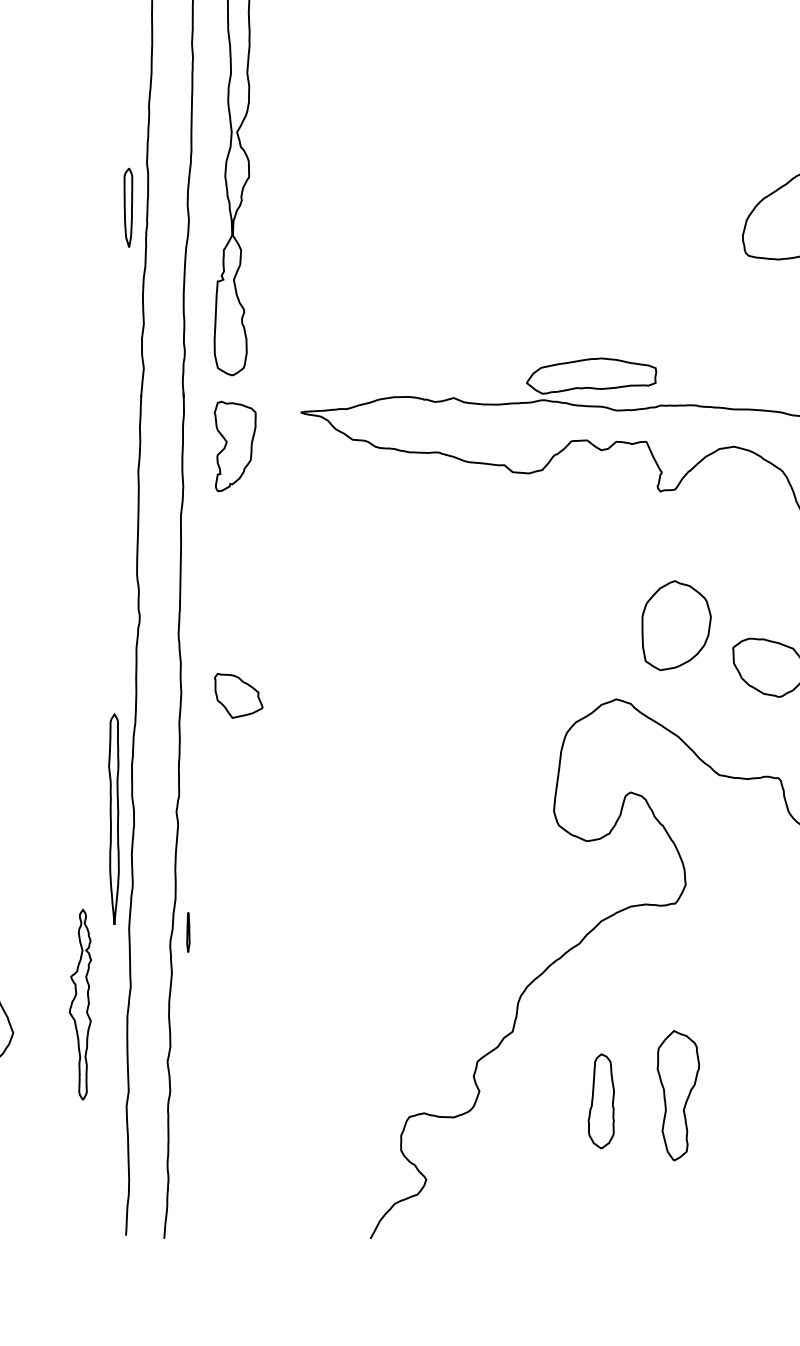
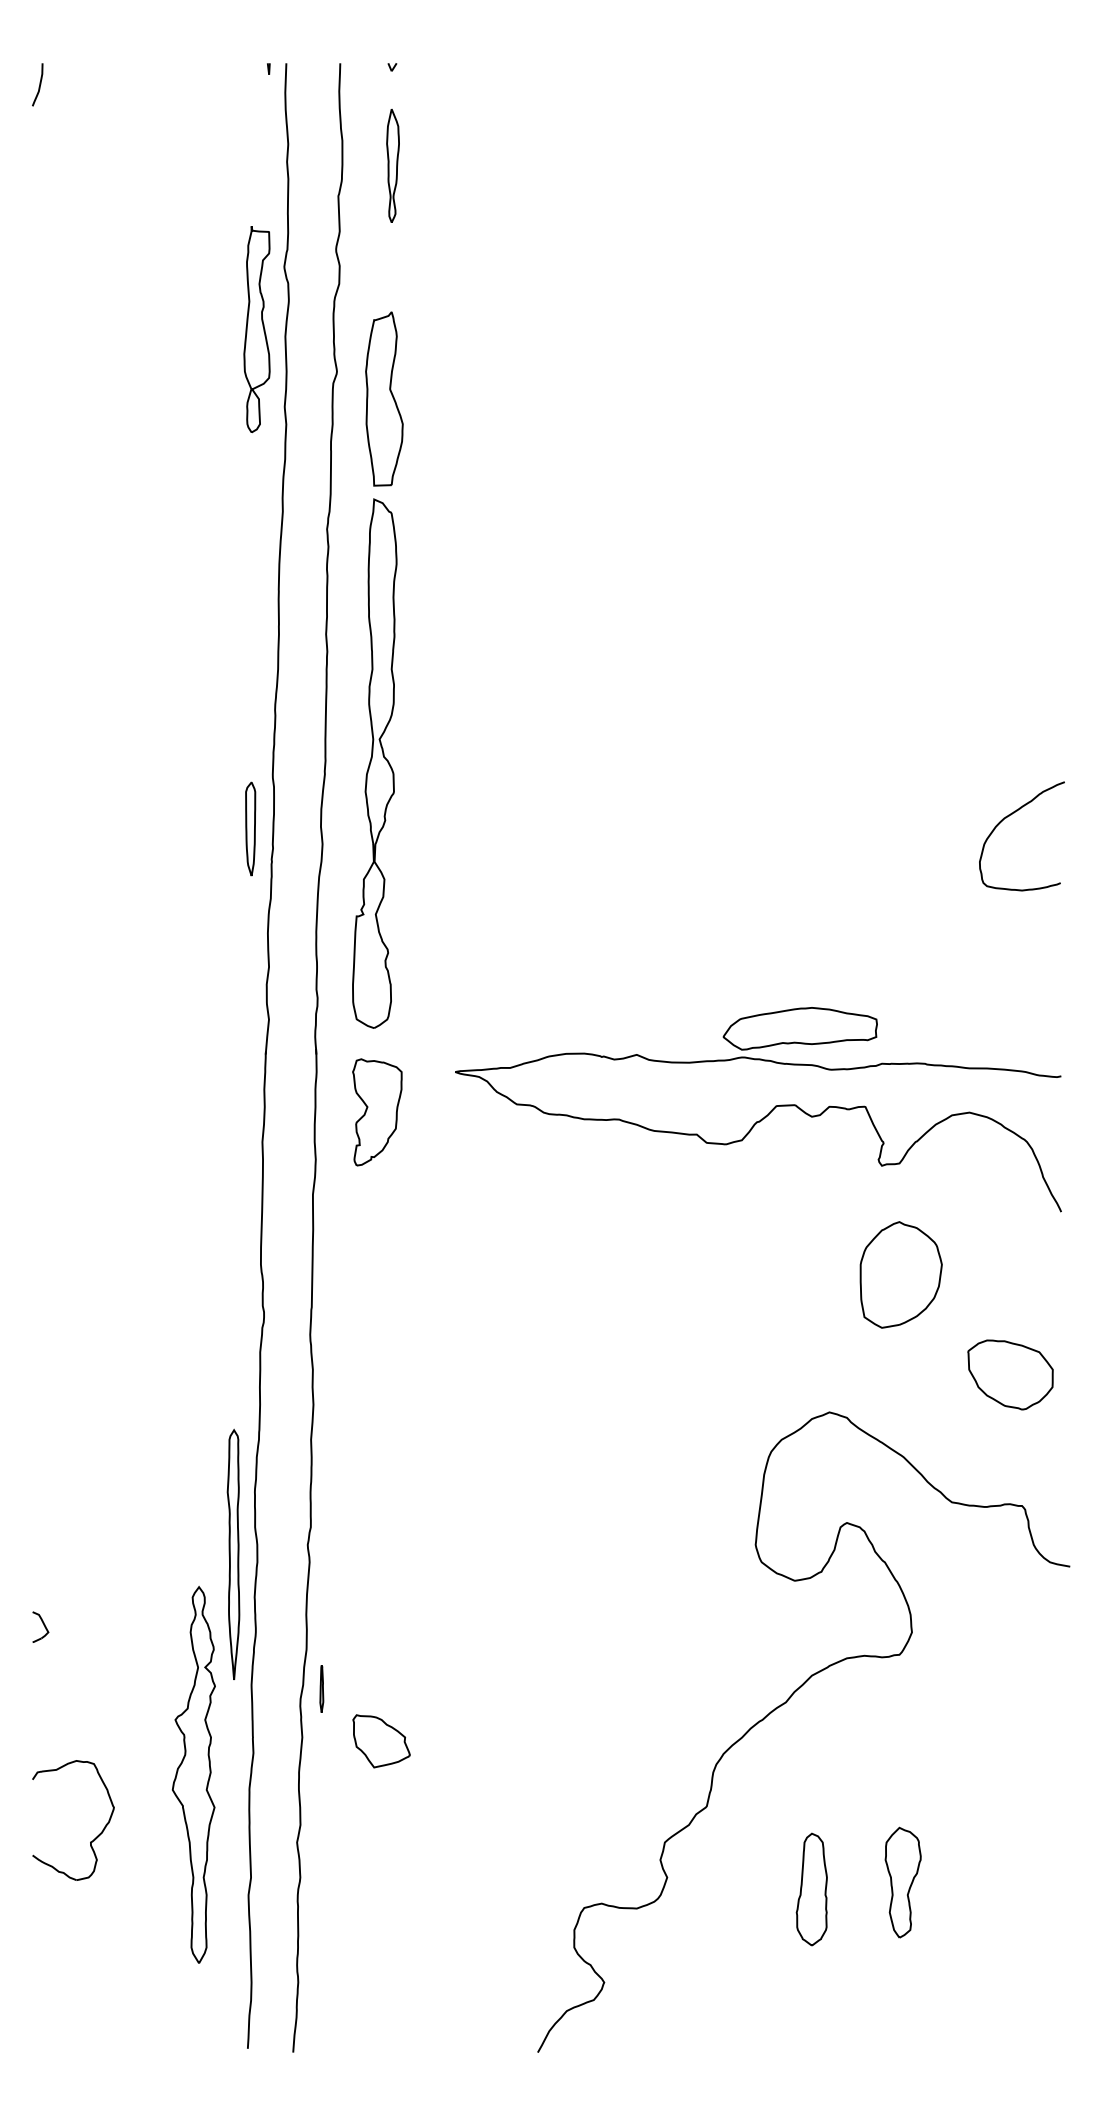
part: (676, 625) -> (900, 1274), moved
part: (238, 696) -> (381, 1741), moved
part: (80, 1004) -> (193, 1774), size x1.67
part: (677, 1095) -> (902, 1882), size x0.71

